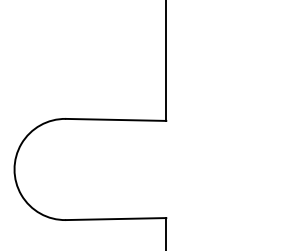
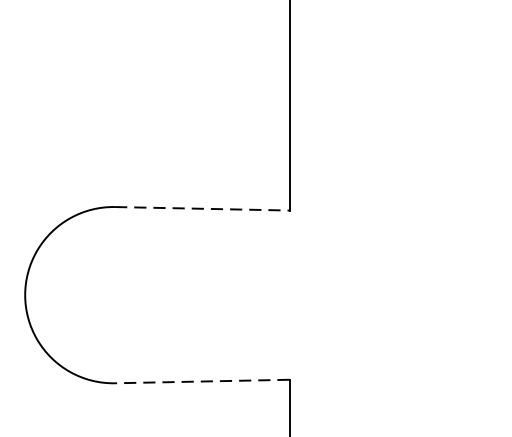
line: (116, 119) -> (202, 208), solid -> dashed
line: (115, 219) -> (201, 382), solid -> dashed

